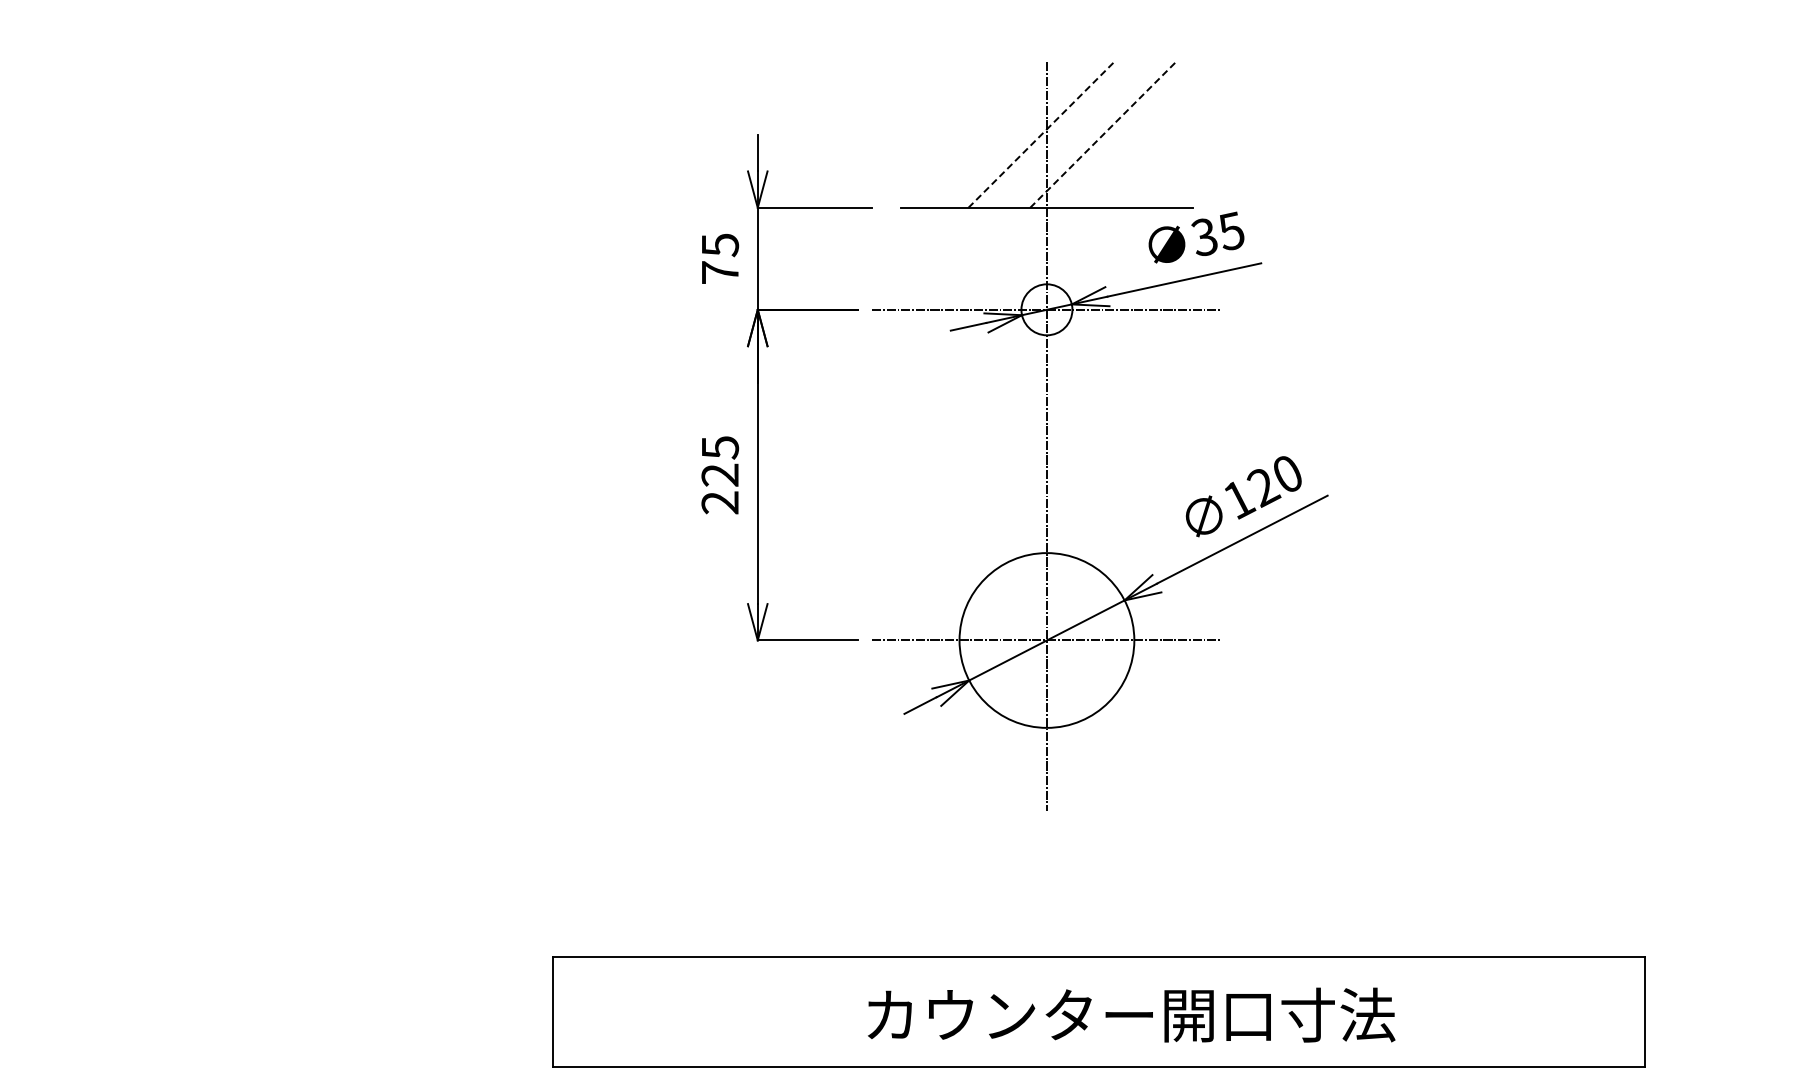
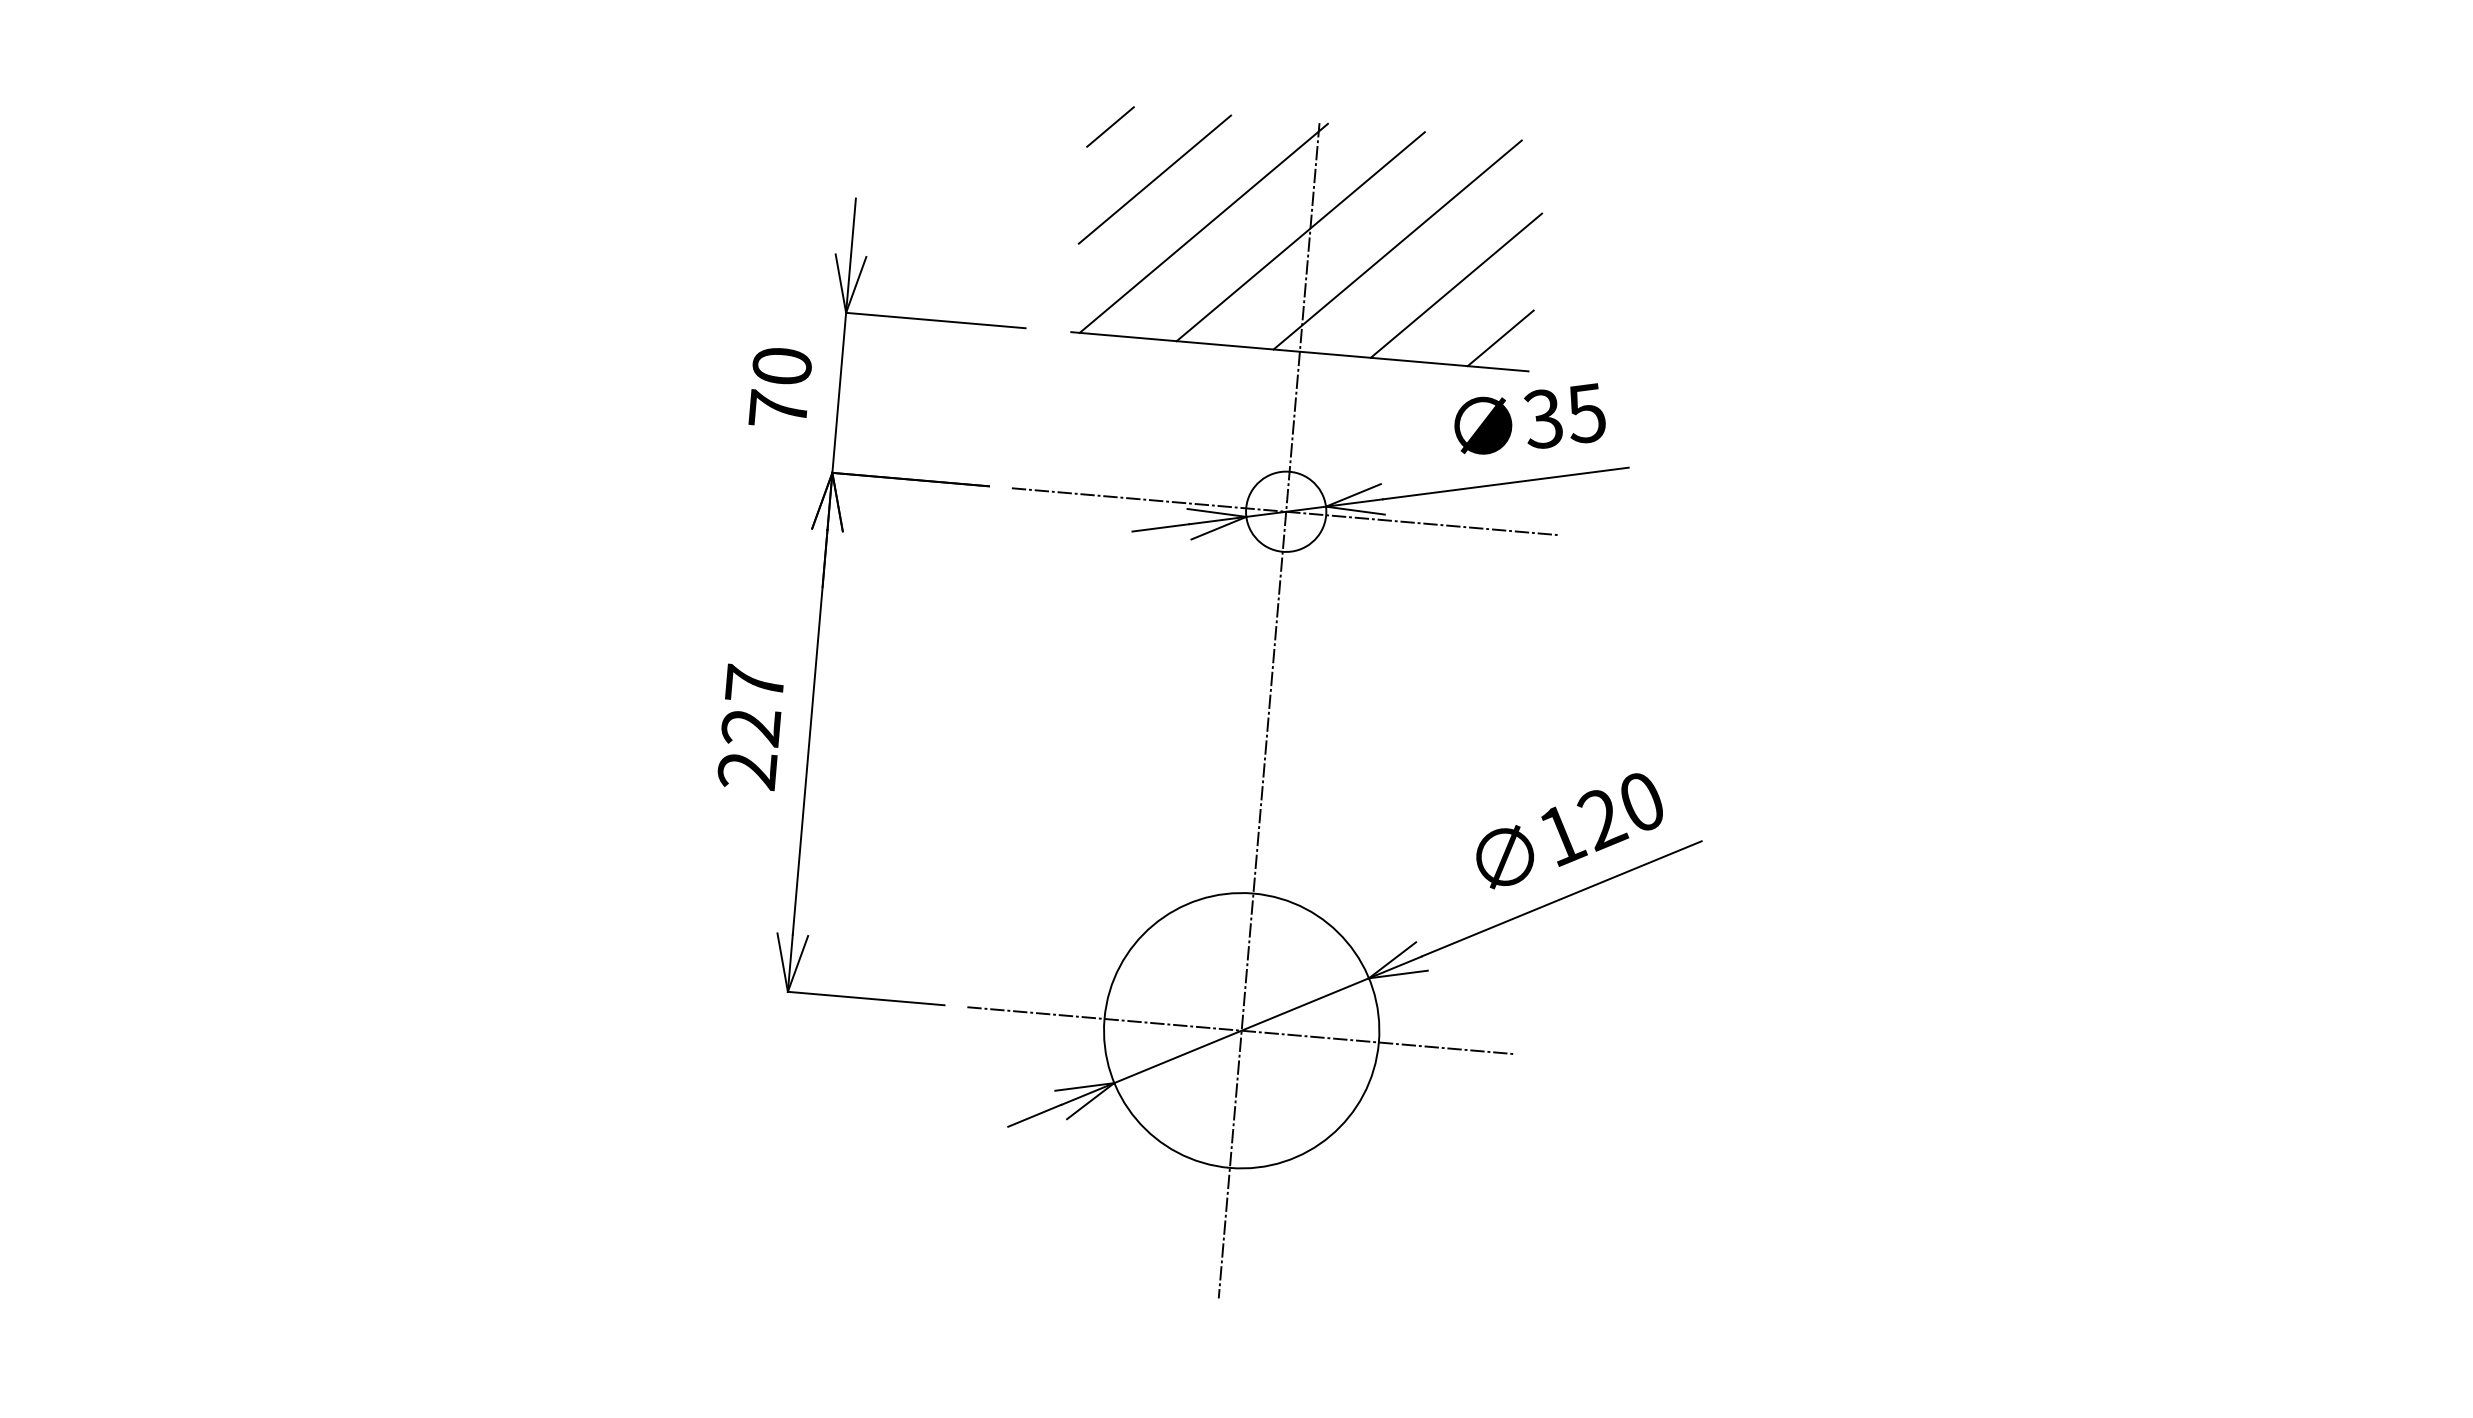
line: (914, 75) -> (1109, 126), added
line: (945, 106) -> (1154, 179), added
line: (979, 134) -> (1203, 227), added
line: (1041, 134) -> (1301, 235), dashed -> solid
line: (1103, 134) -> (1398, 244), dashed -> solid
line: (1142, 157) -> (1456, 285), added
line: (1172, 188) -> (1499, 338), added
text: (719, 245) -> (780, 366), 75 -> 70
text: (720, 447) -> (755, 683), 225 -> 227

